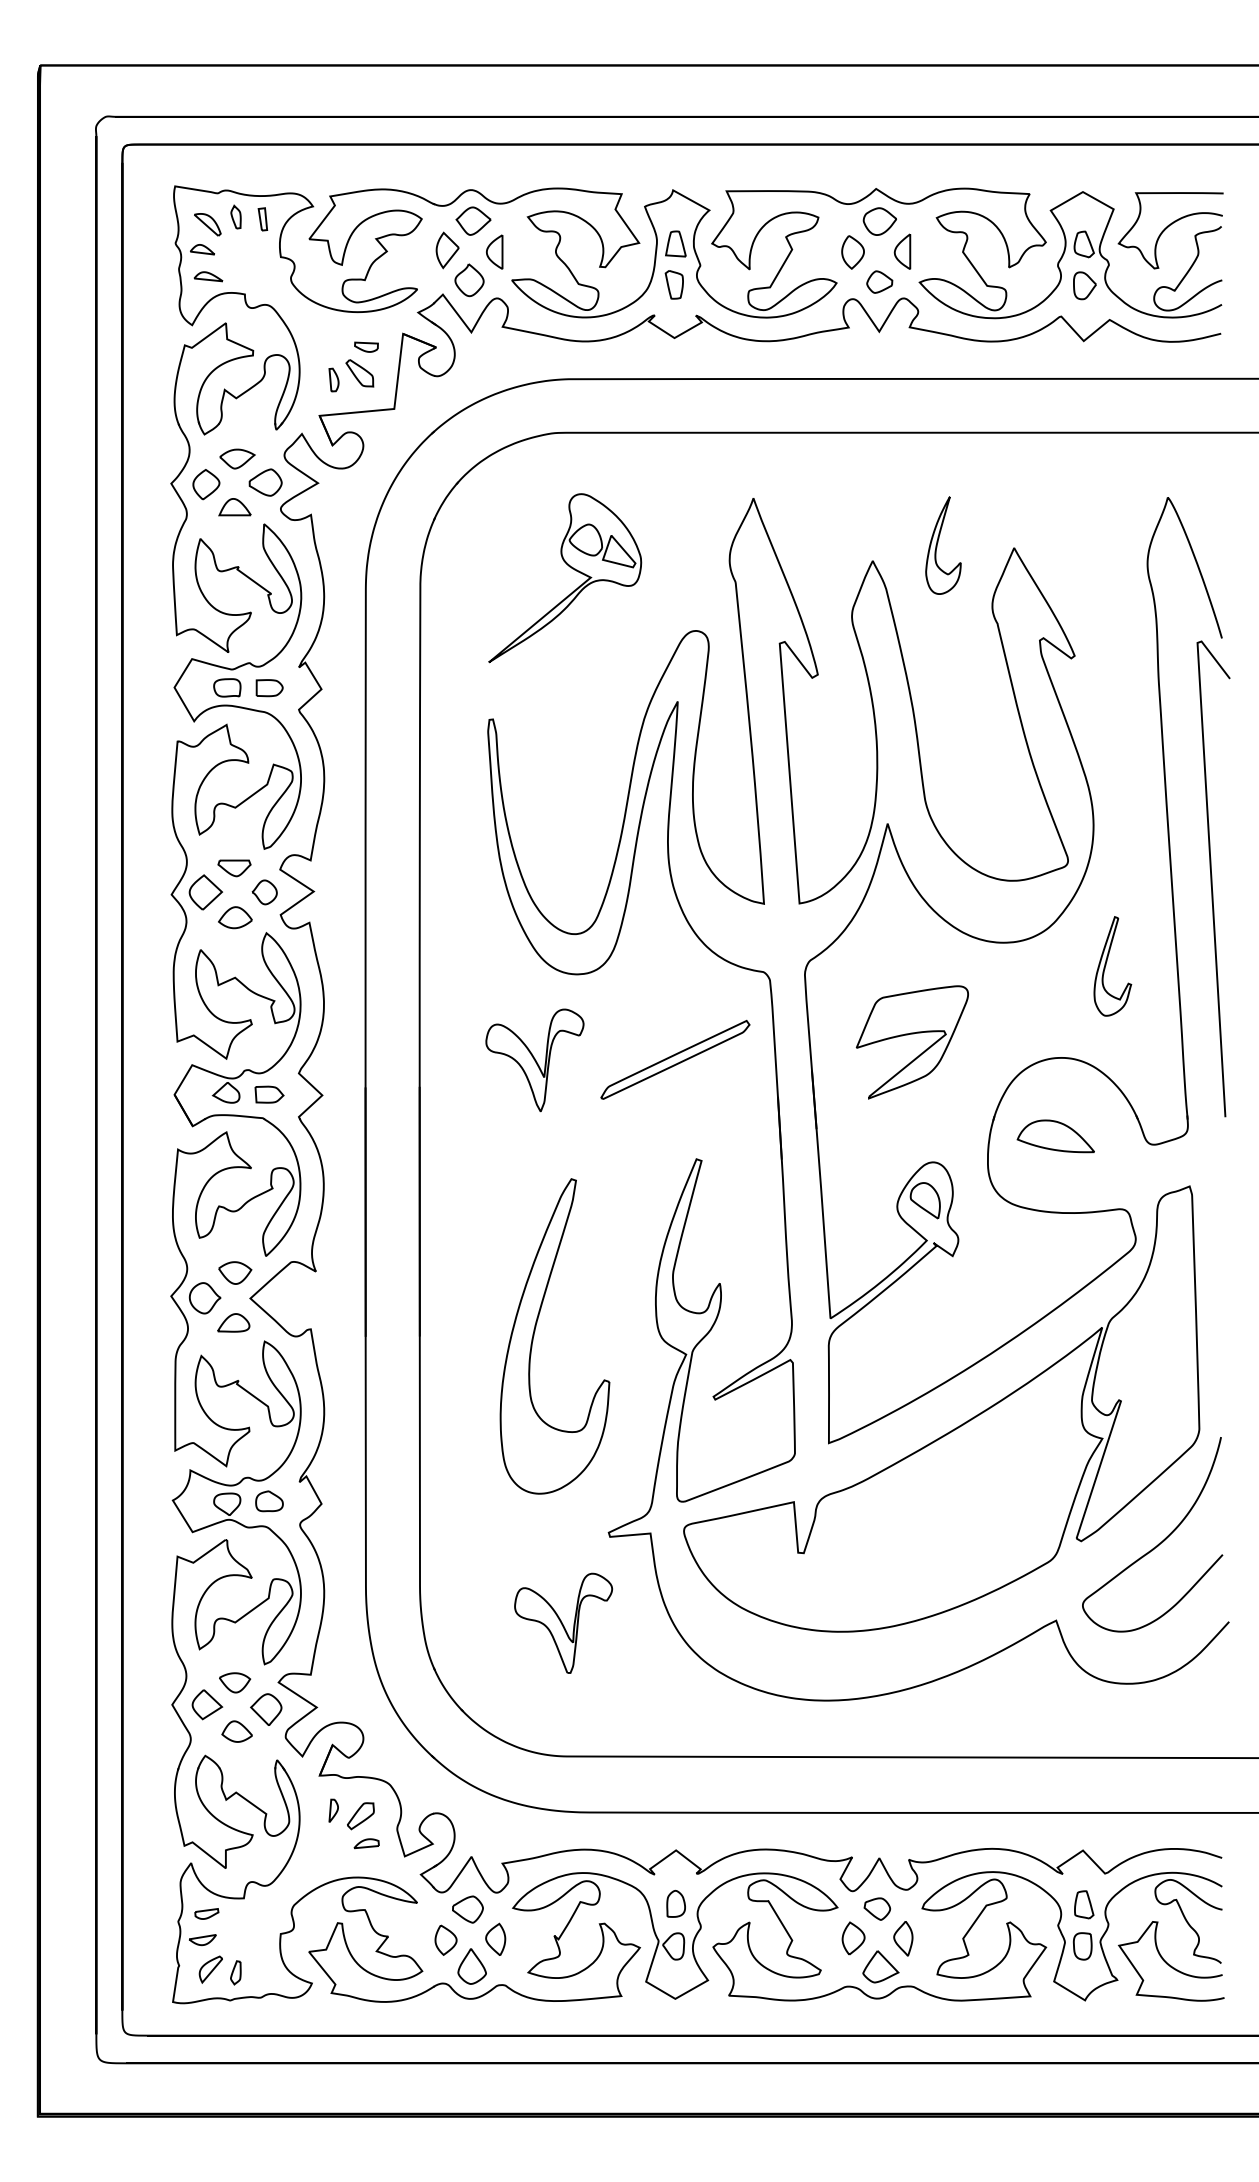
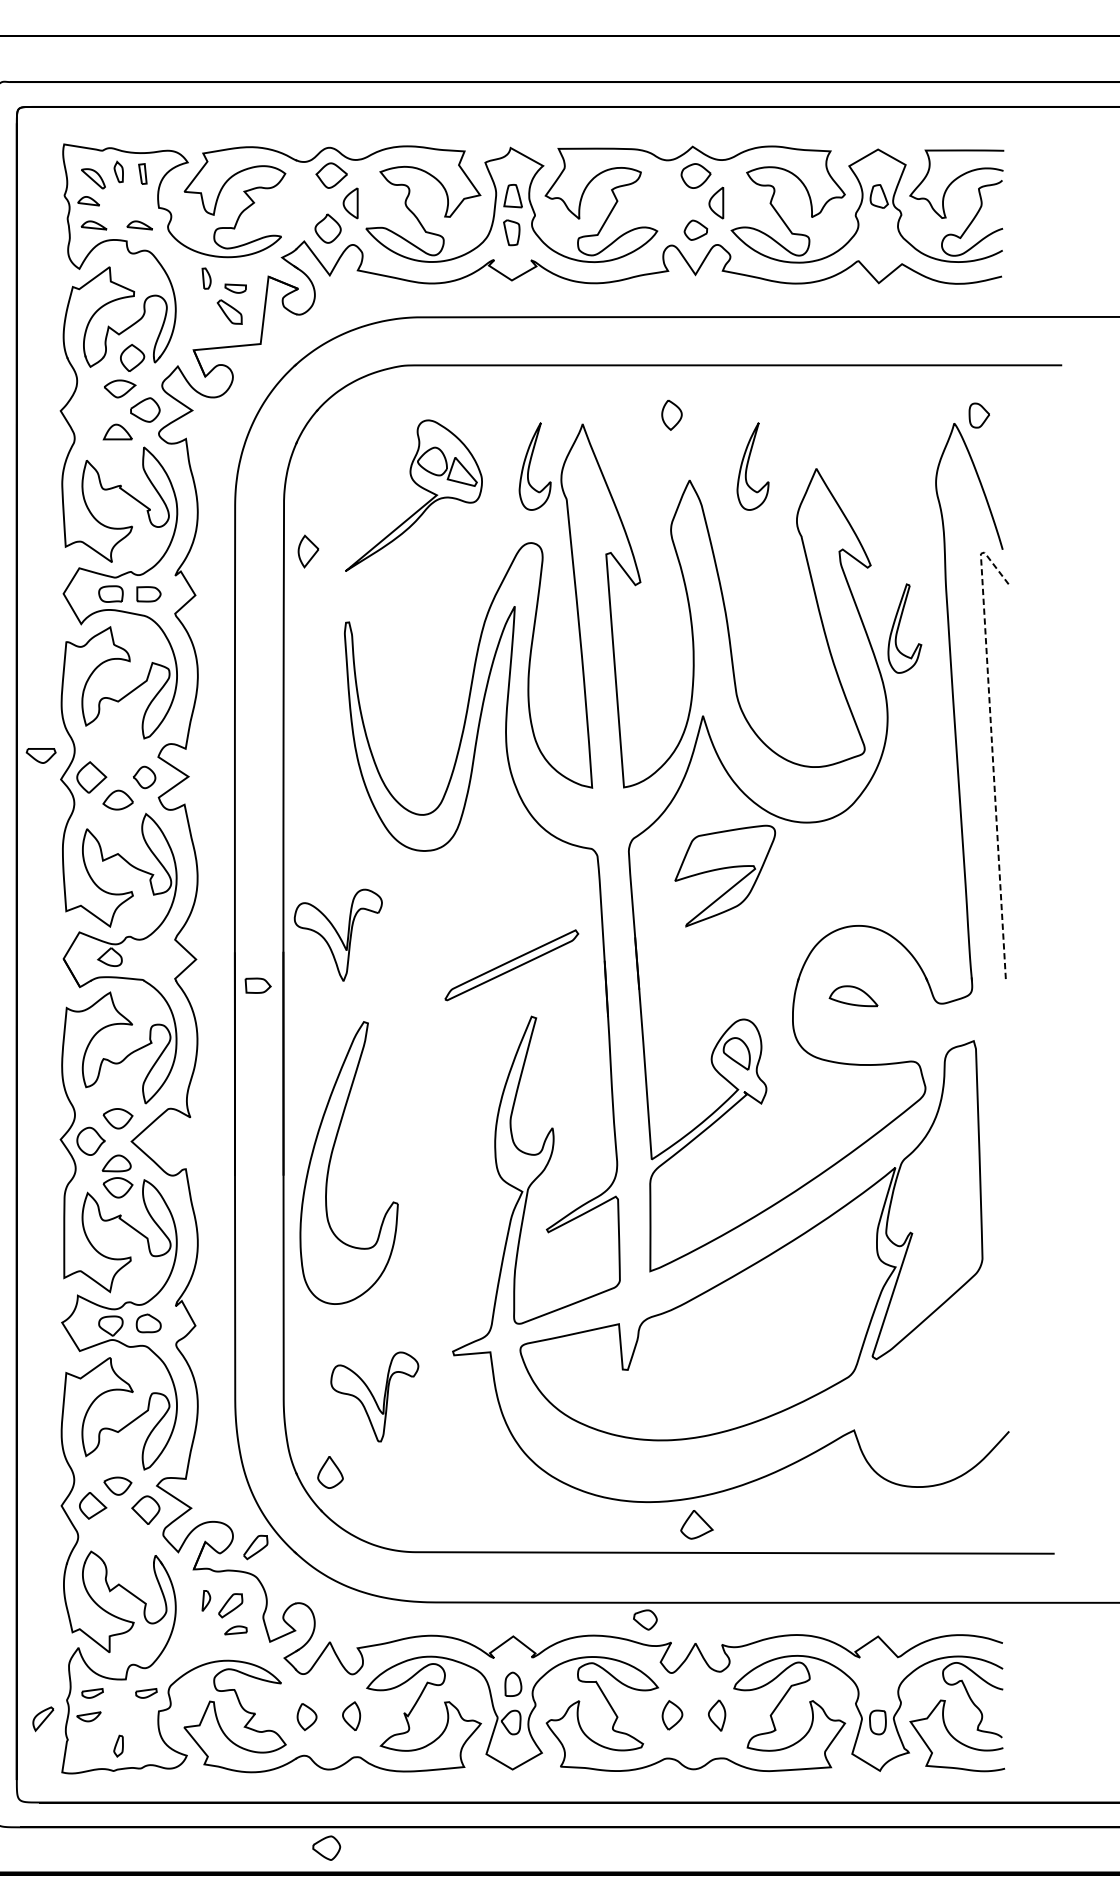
part: (447, 250) -> (308, 551), moved
part: (852, 252) -> (671, 415), moved
part: (259, 276) -> (139, 225), added
part: (1084, 285) -> (979, 415), moved
part: (333, 379) -> (206, 278), moved
part: (206, 484) -> (132, 357), moved
part: (700, 545) -> (535, 466), added
line: (1209, 853) -> (991, 742), solid -> dashed
part: (234, 868) -> (41, 756), moved
part: (1106, 965) -> (899, 627), moved
part: (908, 1035) -> (721, 869), moved
part: (675, 1059) -> (511, 964), moved
part: (534, 1060) -> (337, 935), moved
part: (269, 1094) -> (258, 985), moved
part: (1055, 1136) -> (853, 996), size x0.7
part: (535, 1331) -> (331, 1158), moved
part: (235, 1349) -> (118, 1187), added
curve: (1158, 1543) -> (945, 1361), removed
part: (563, 1622) -> (374, 1396), moved
part: (236, 1731) -> (119, 1529), removed
part: (388, 1751) -> (255, 1547), added
part: (1084, 1904) -> (879, 1684), removed
part: (877, 1908) -> (645, 1619), moved
part: (467, 1909) -> (326, 1848), moved
part: (266, 1913) -> (146, 1692), added
part: (471, 1966) -> (329, 1472), moved
part: (880, 1966) -> (696, 1524), moved
part: (210, 1969) -> (42, 1718), moved

